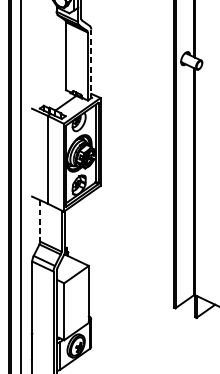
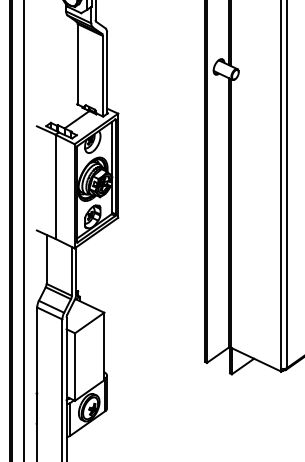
line: (91, 64) -> (107, 73), dashed -> solid
line: (40, 221) -> (46, 259), dashed -> solid

